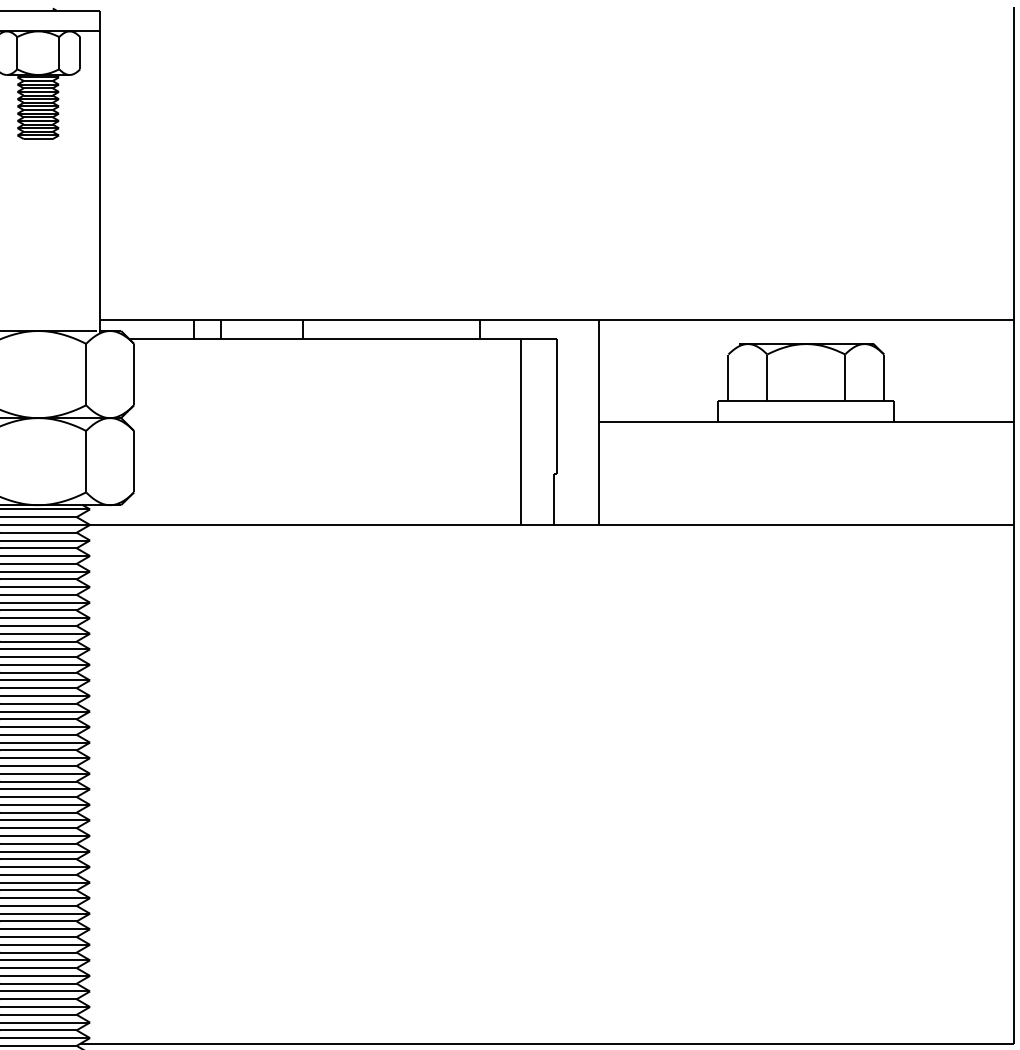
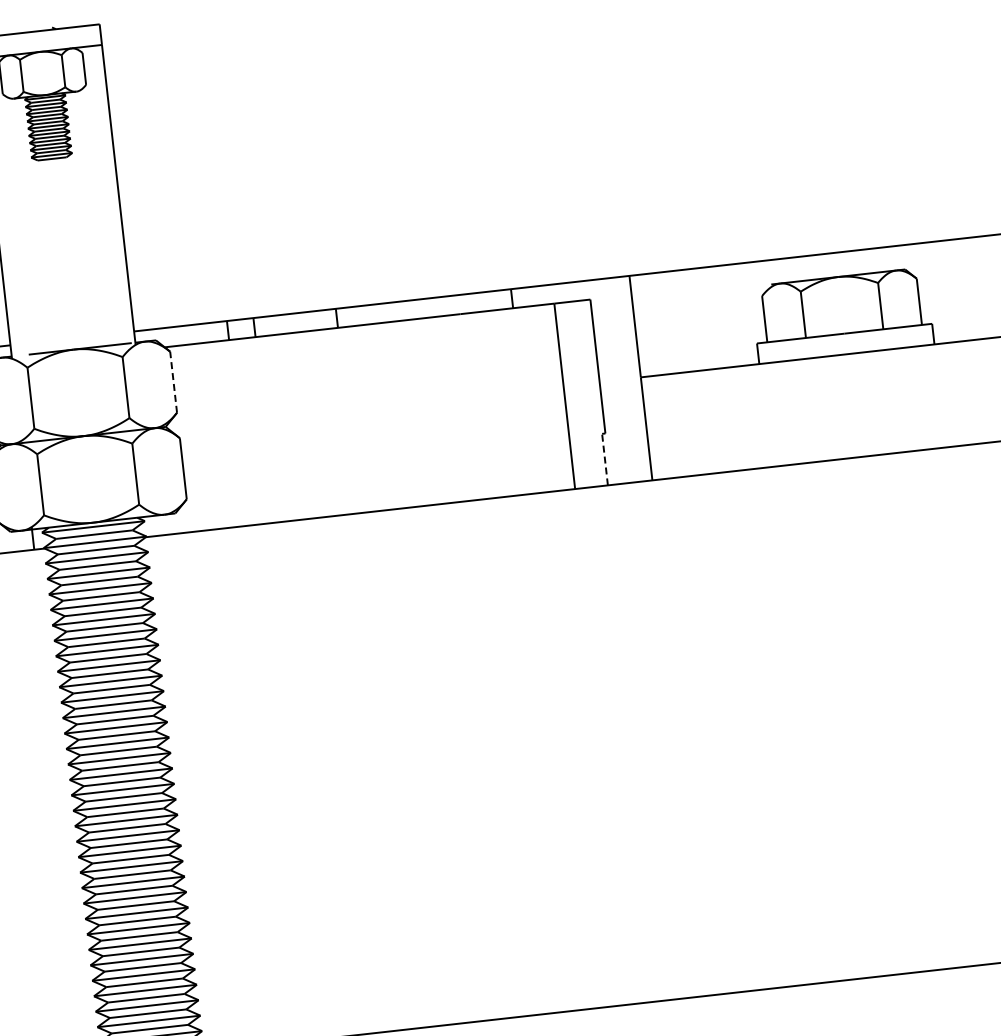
line: (134, 374) -> (174, 382), solid -> dashed
line: (554, 499) -> (605, 459), solid -> dashed

